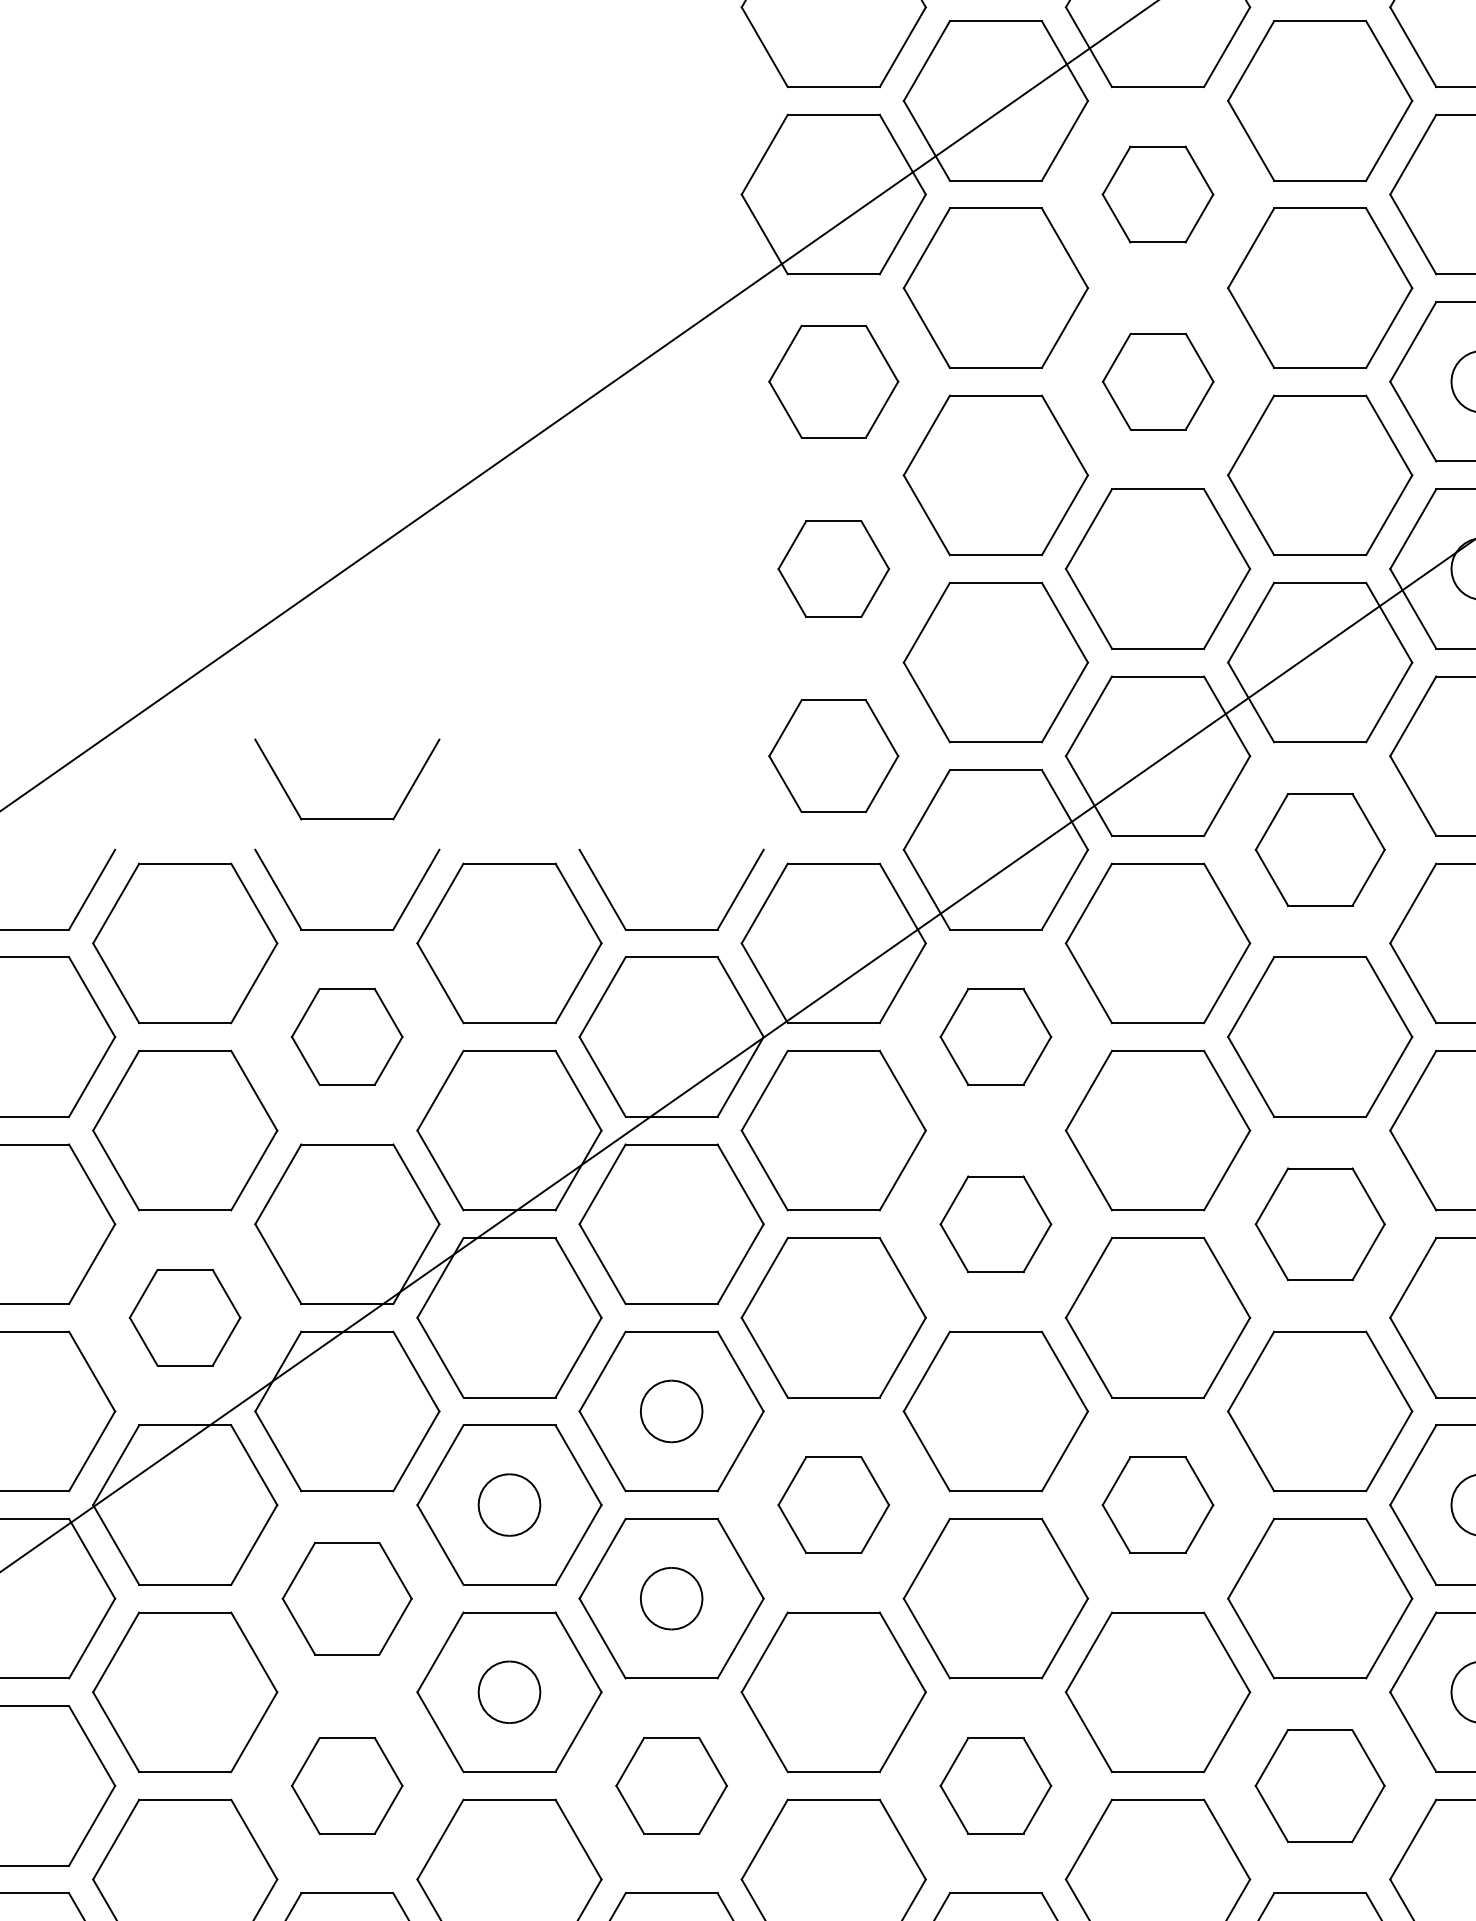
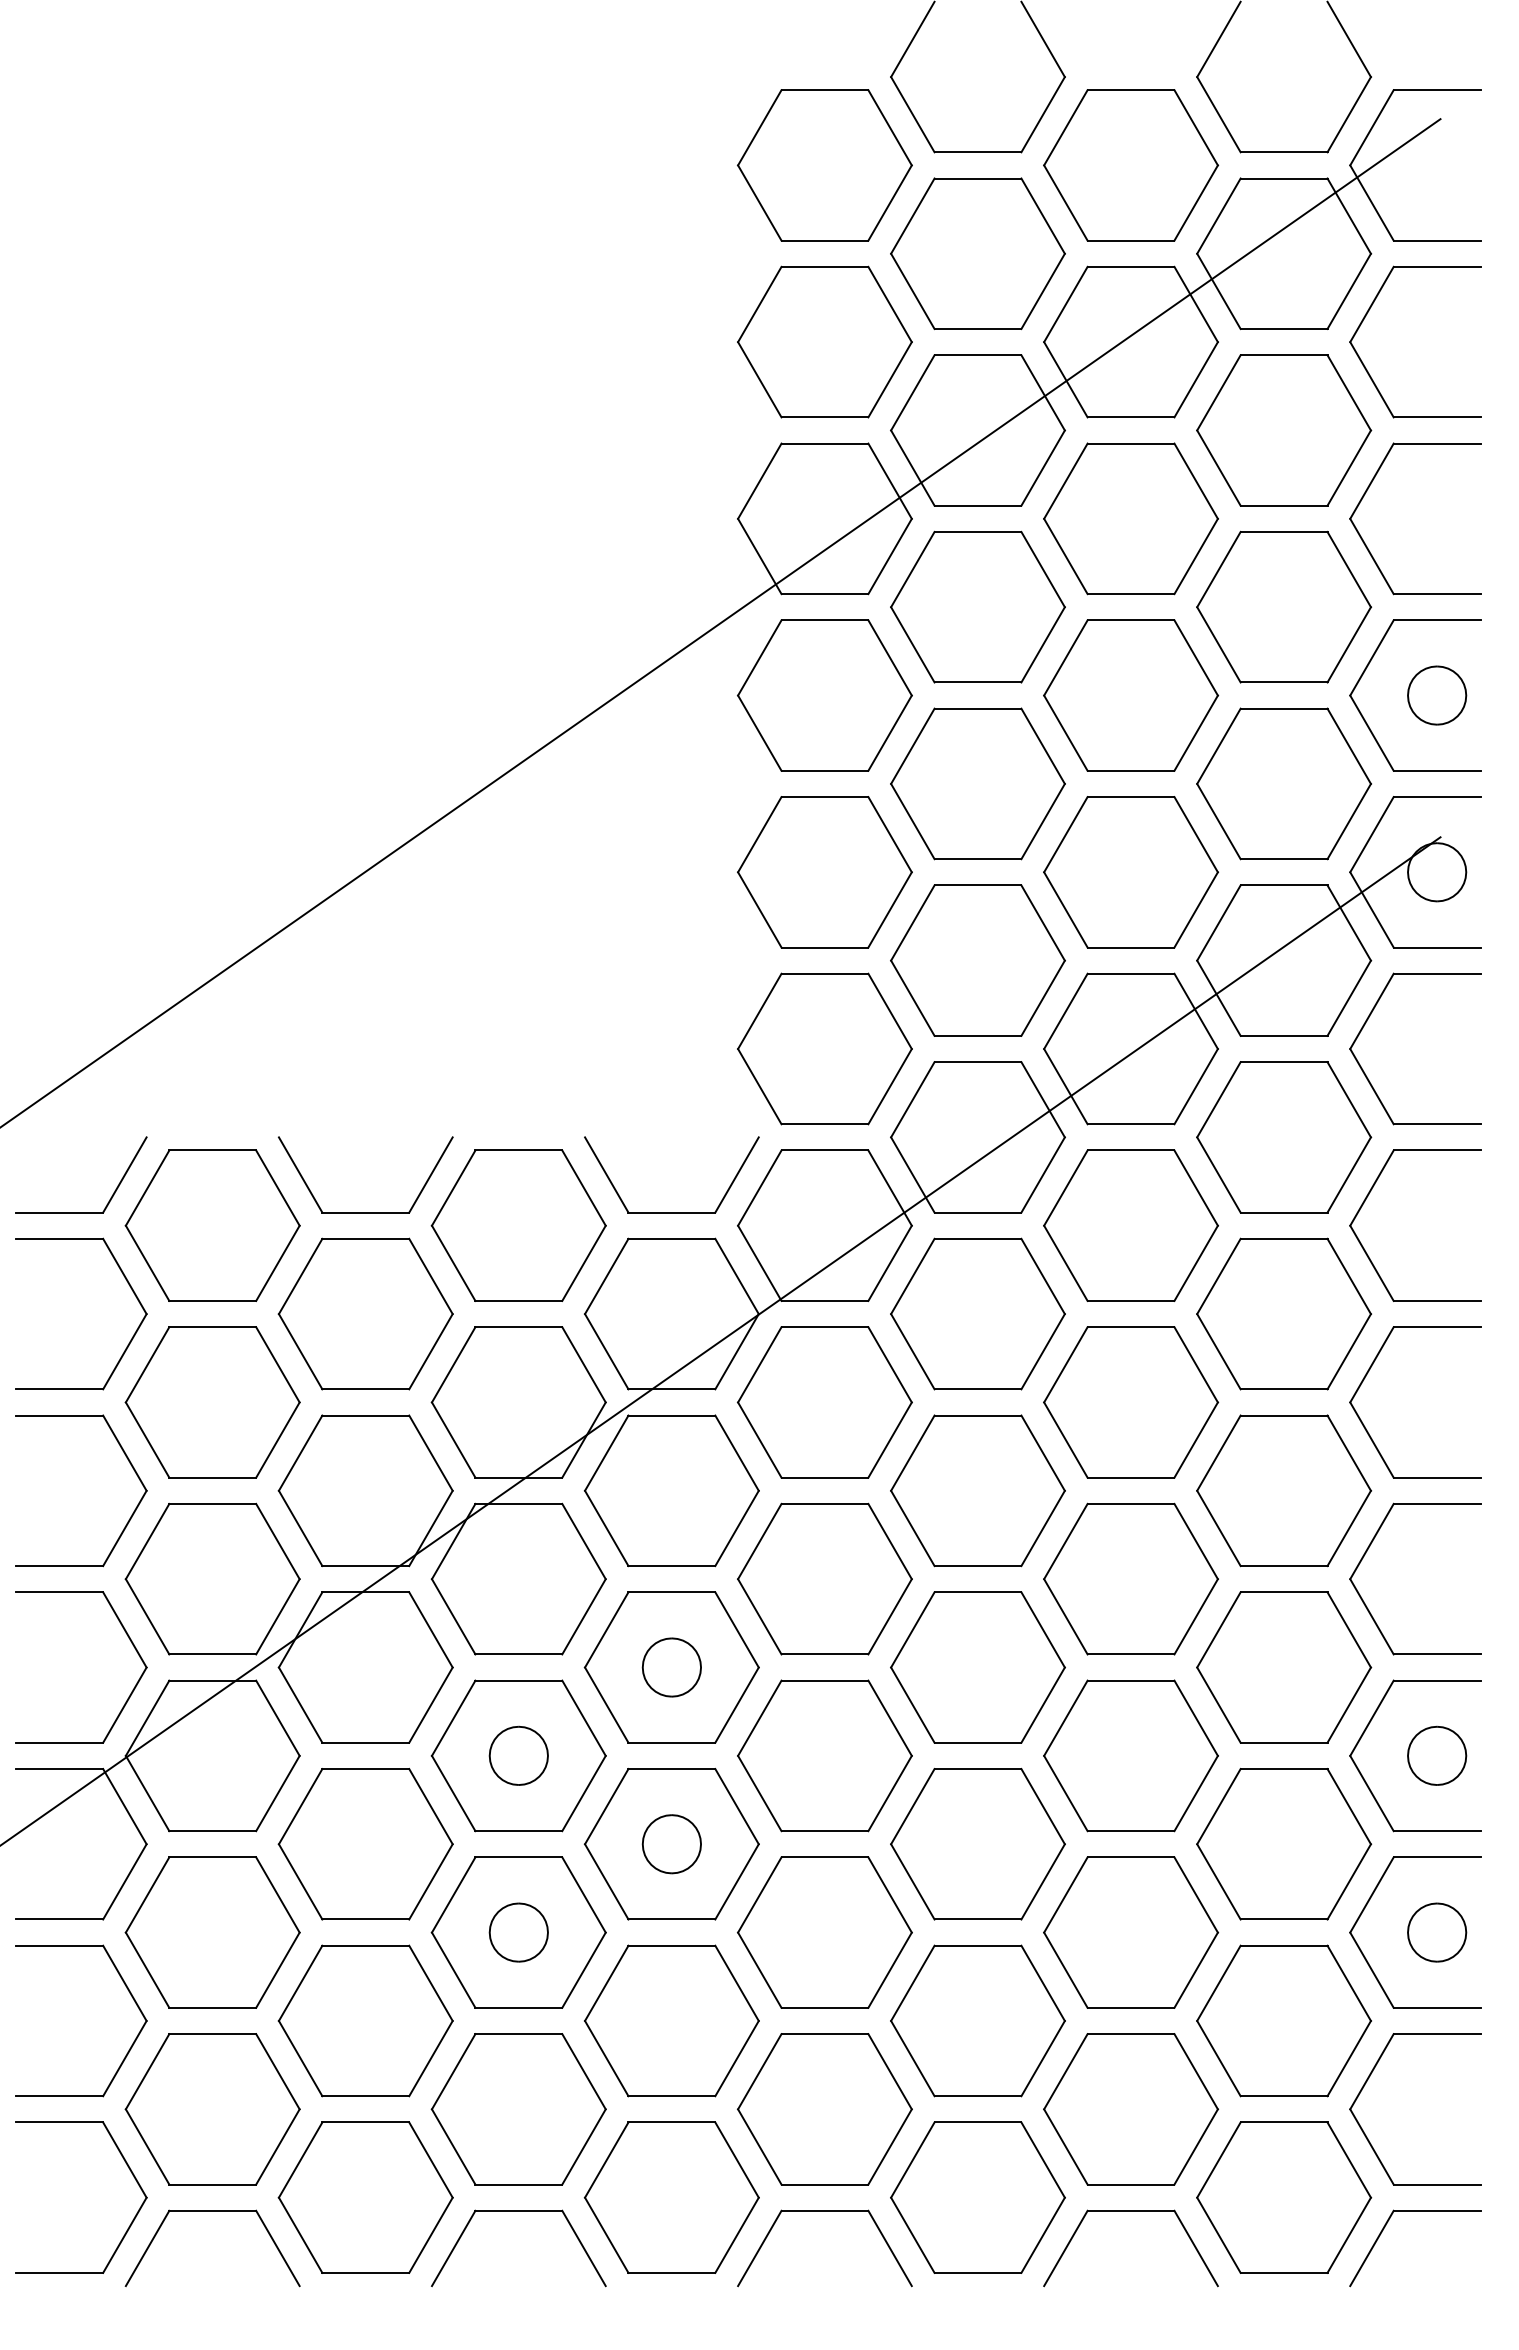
part: (1157, 194) -> (1130, 518), size x1.67
part: (833, 381) -> (824, 695), size x1.43
part: (1158, 381) -> (1131, 695), size x1.67
part: (833, 569) -> (824, 872), size x1.67
part: (833, 755) -> (824, 1048), size x1.43
part: (347, 819) -> (365, 1108), removed
part: (1320, 849) -> (1284, 1137), size x1.43
part: (347, 1036) -> (365, 1313), size x1.67
part: (995, 1036) -> (977, 1313), size x1.67
part: (995, 1223) -> (977, 1490), size x1.67
part: (1320, 1223) -> (1284, 1490), size x1.43
part: (184, 1317) -> (212, 1578), size x1.67
part: (833, 1504) -> (824, 1755), size x1.67
part: (1157, 1504) -> (1130, 1755), size x1.67
part: (347, 1598) -> (365, 1844), size x1.43
part: (347, 1785) -> (365, 2020), size x1.67
part: (671, 1785) -> (671, 2020), size x1.67
part: (995, 1785) -> (977, 2020), size x1.67
part: (1319, 1785) -> (1283, 2020), size x1.43

